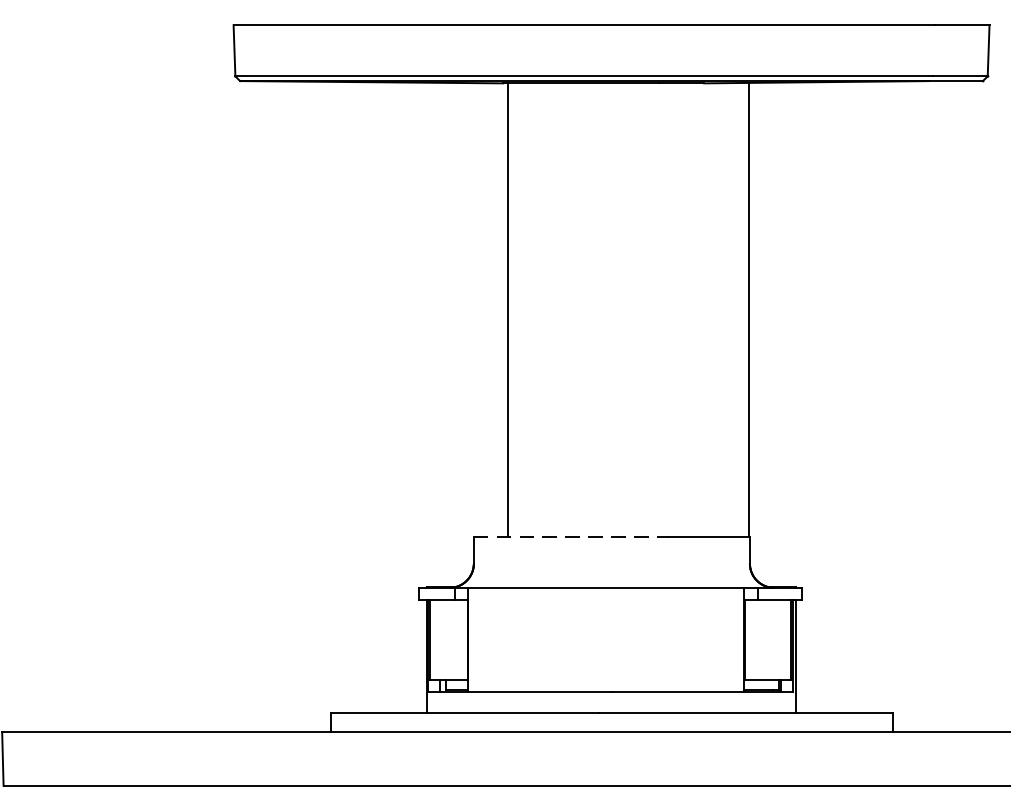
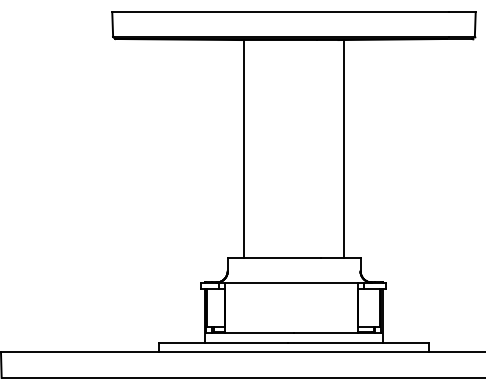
line: (747, 310) -> (343, 149), moved
line: (571, 537) -> (274, 258), dashed -> solid

